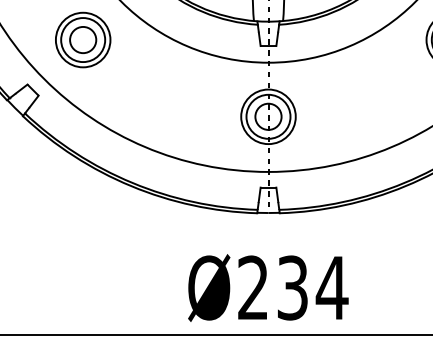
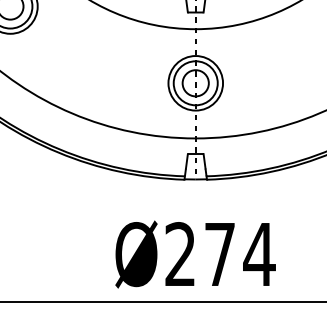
text: (292, 287) -> (219, 253), Ø234 -> Ø274

